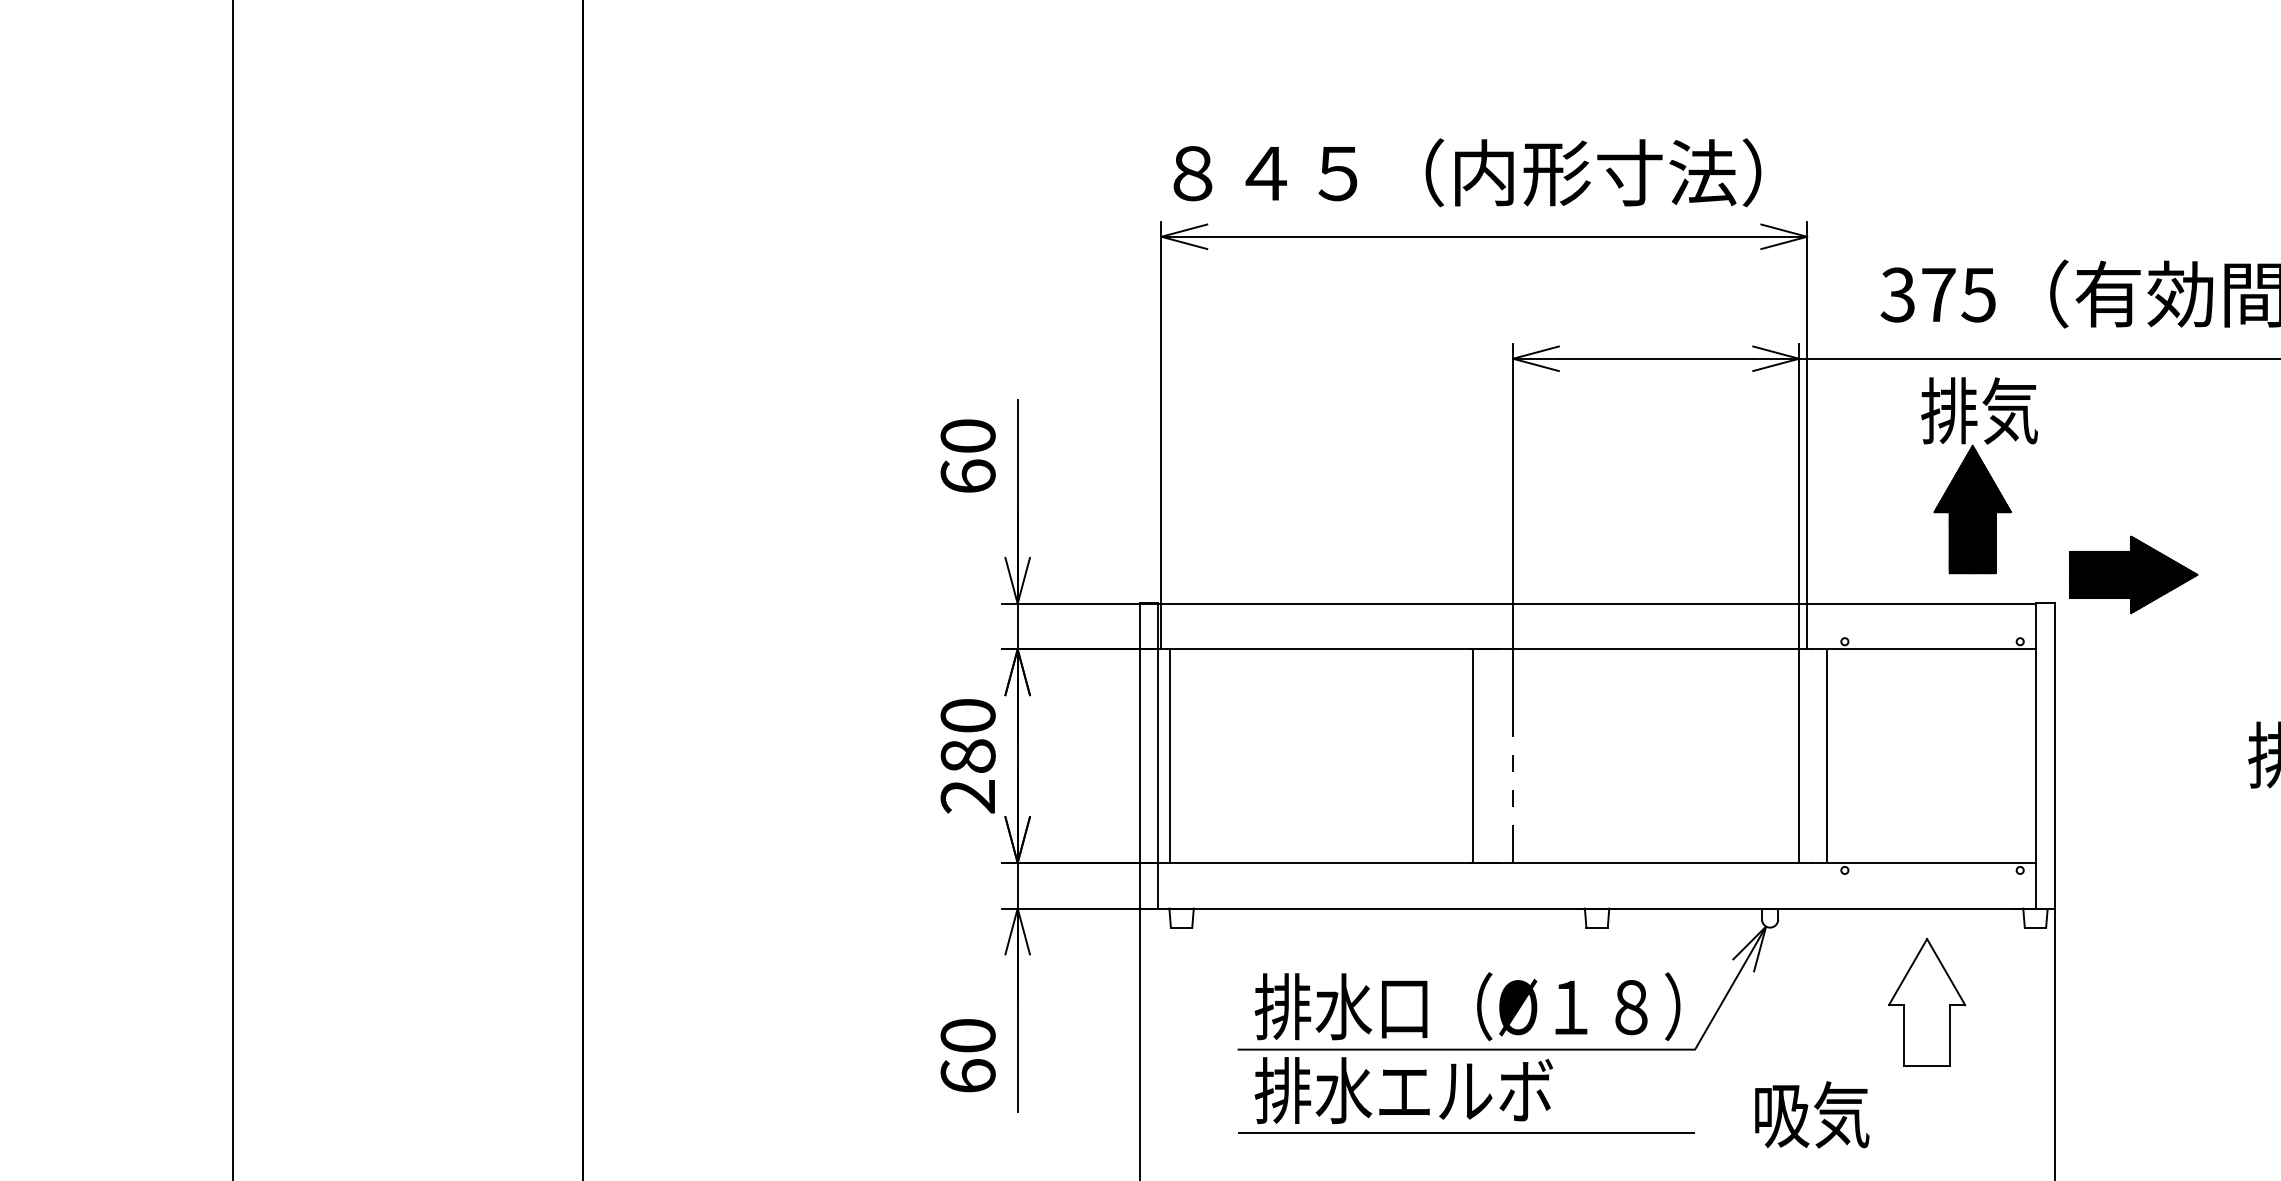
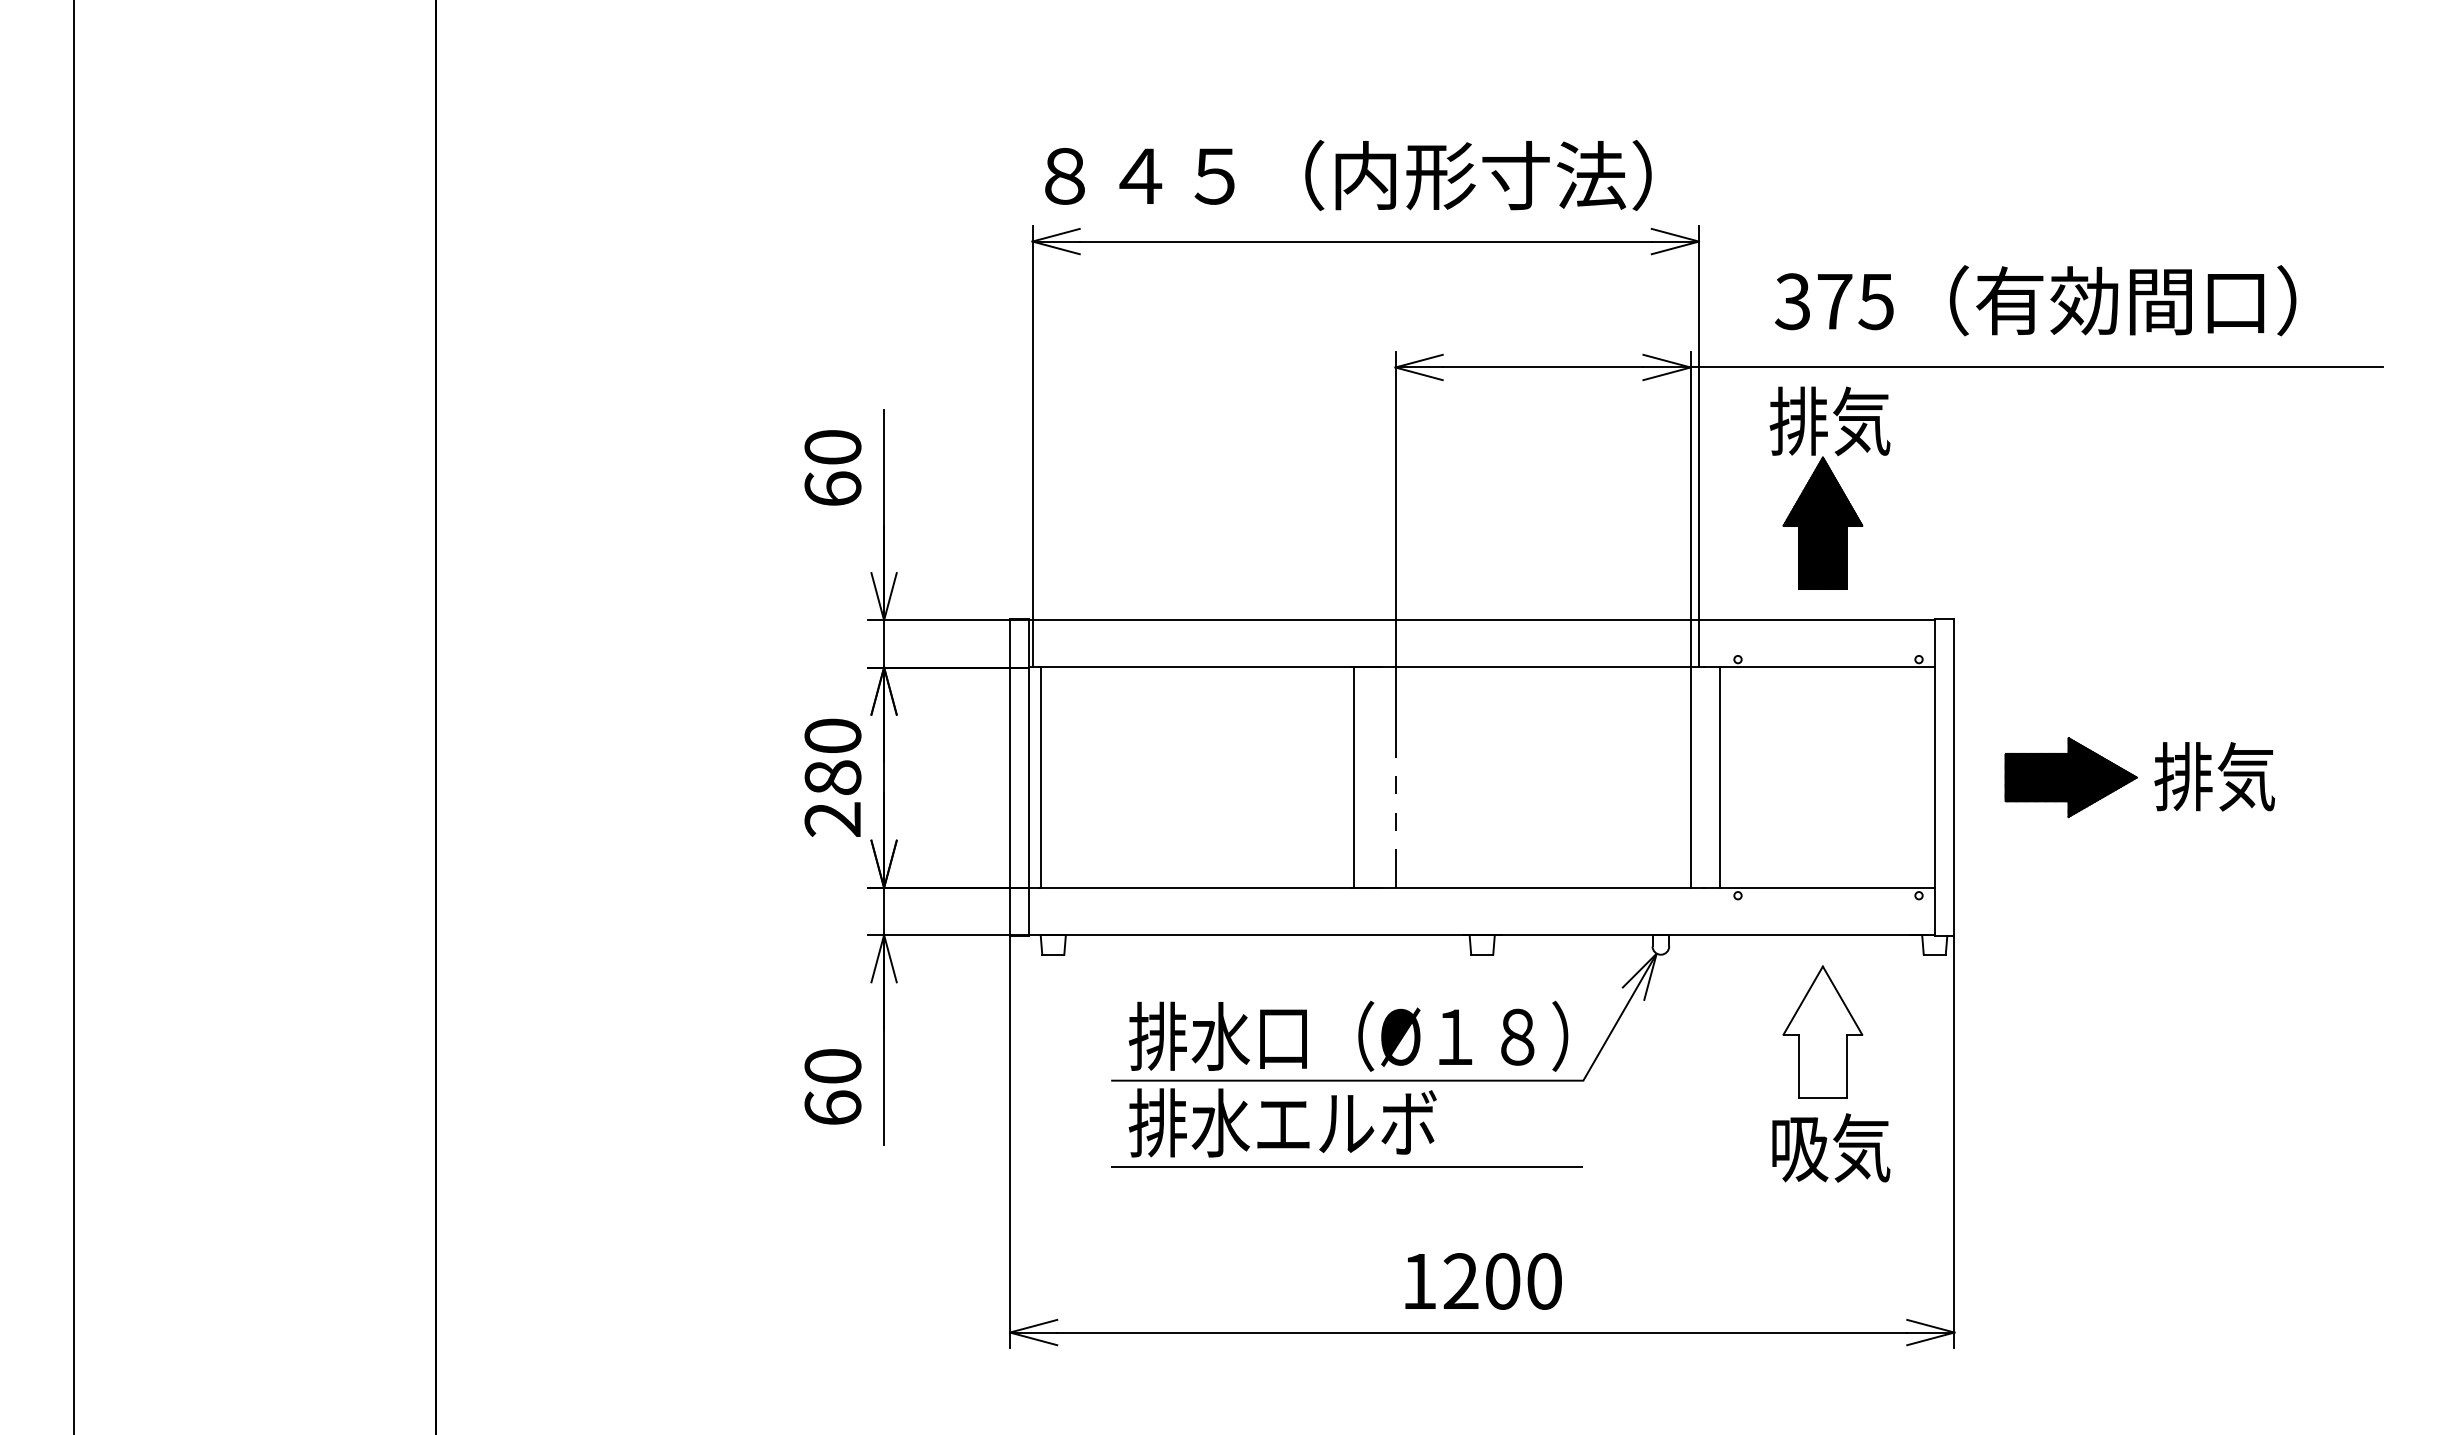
part: (1979, 475) -> (1829, 487), moved
part: (2133, 574) -> (2070, 777), moved
text: (1812, 1114) -> (1831, 1147), moved

